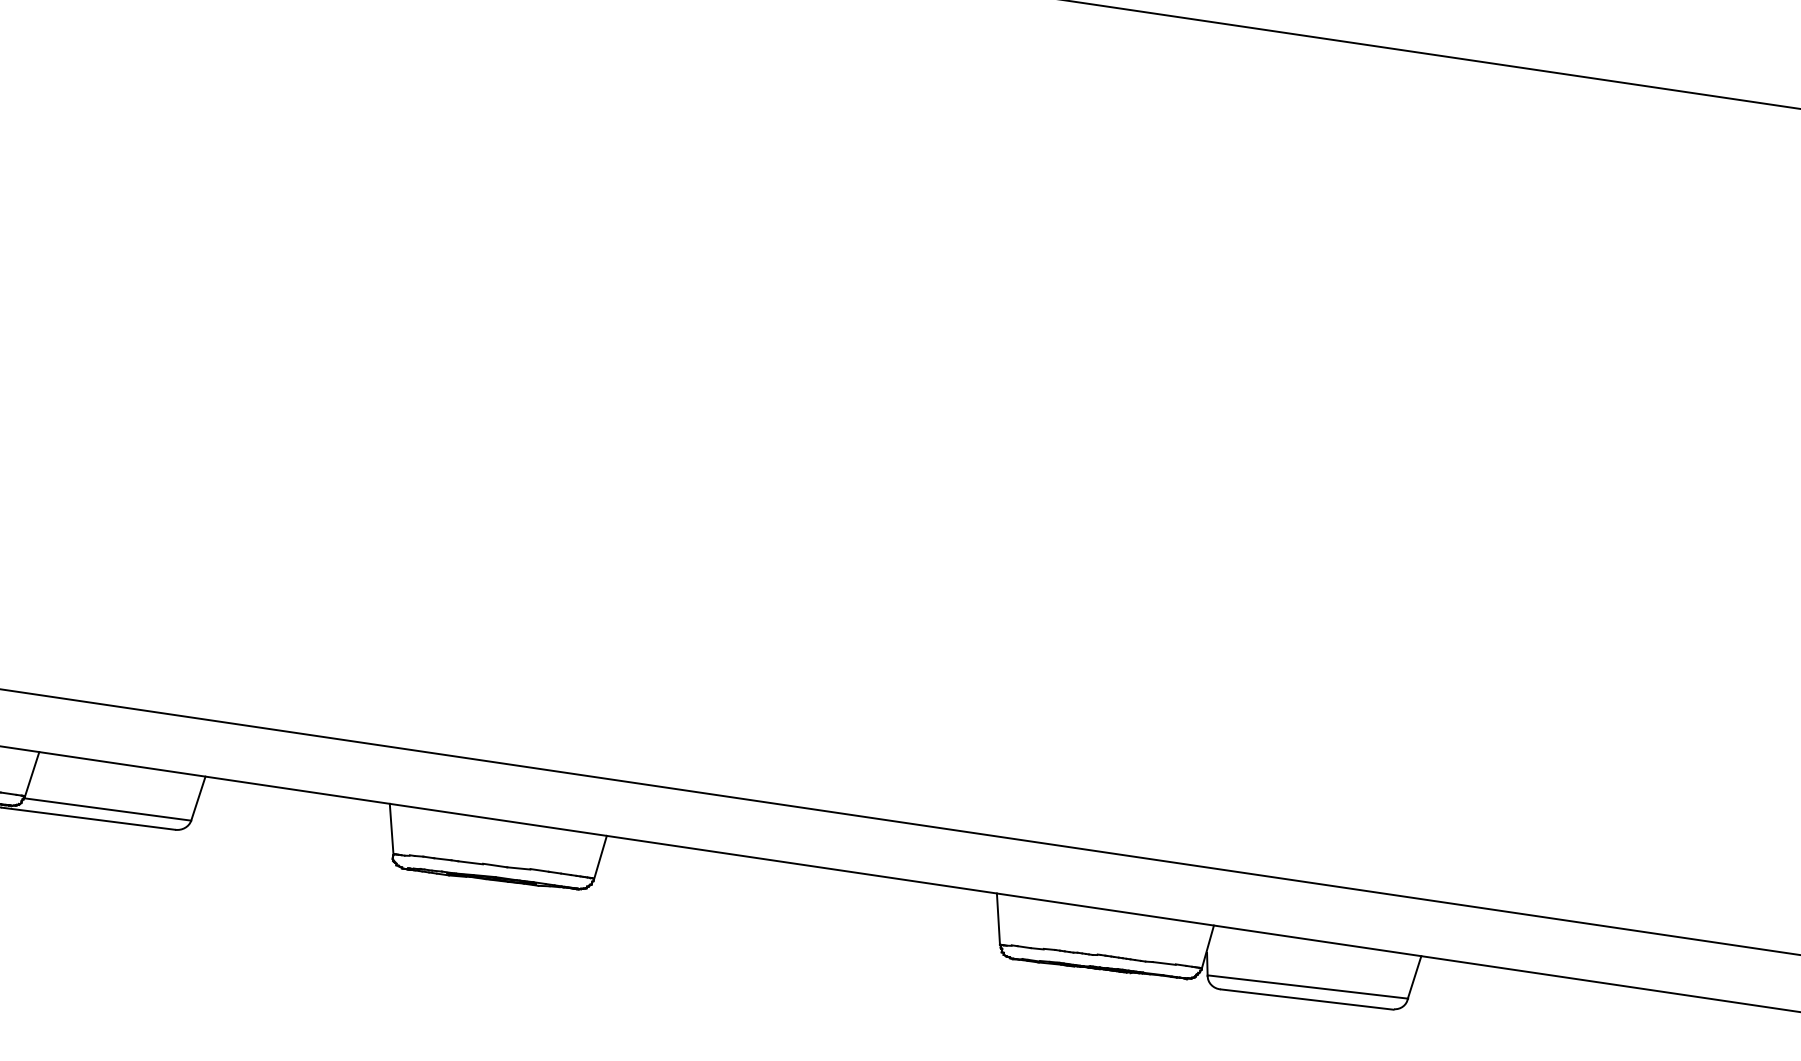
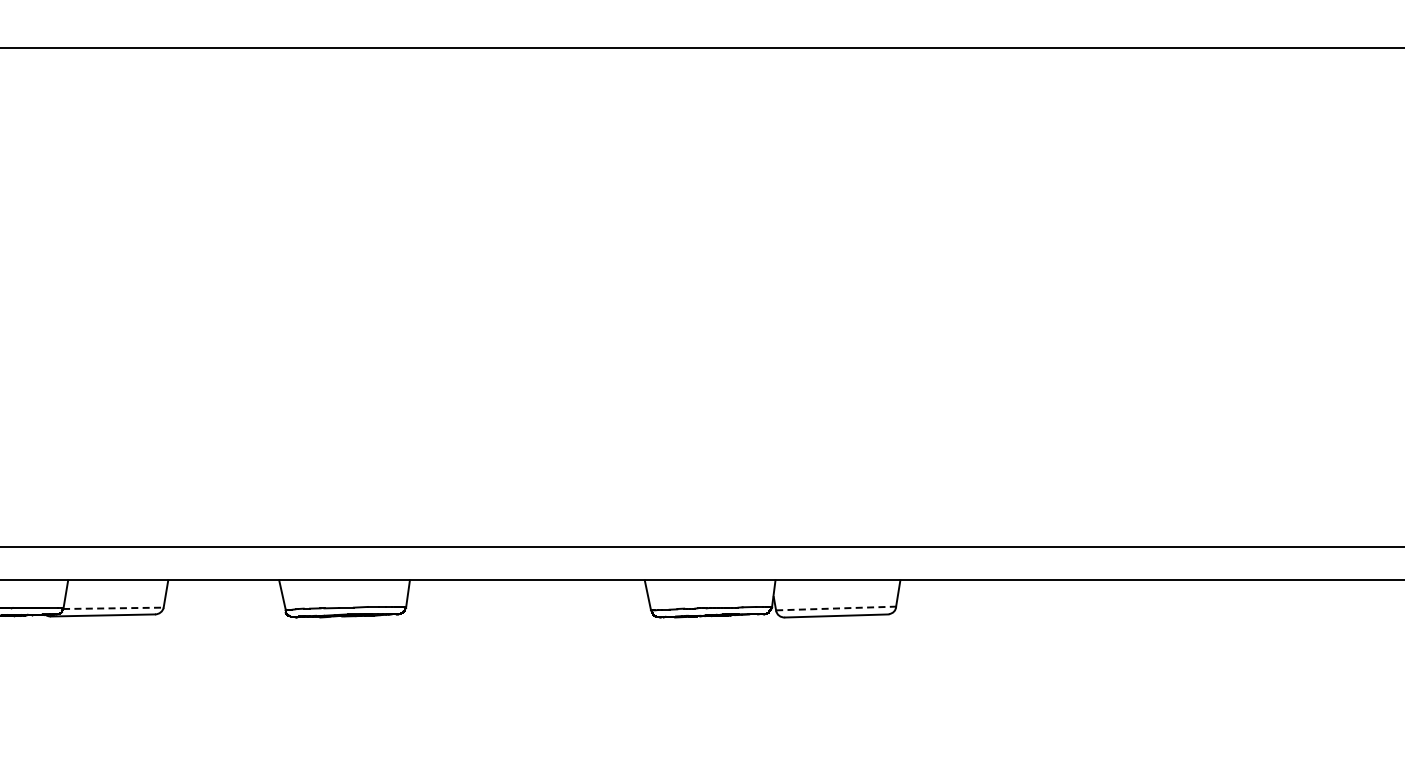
line: (107, 809) -> (113, 608), solid -> dashed
line: (1308, 987) -> (836, 608), solid -> dashed

